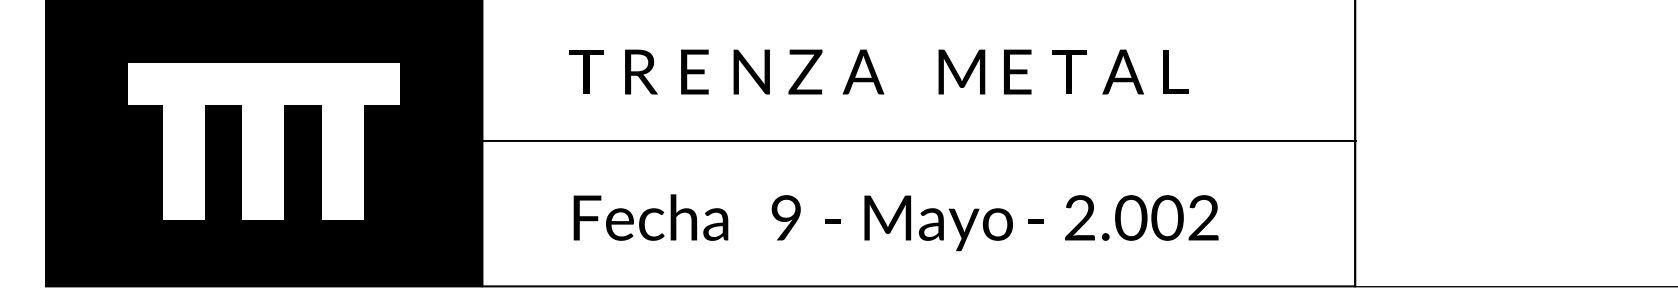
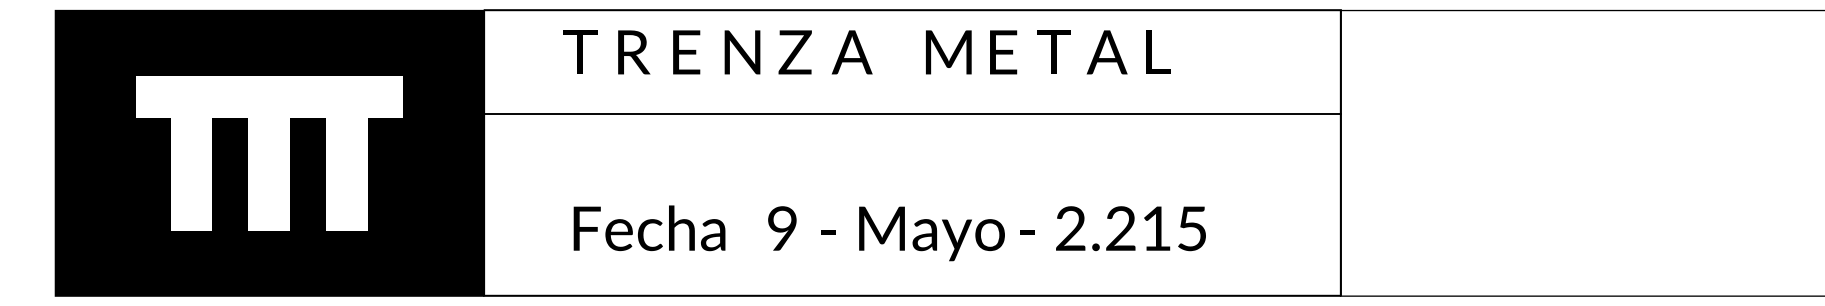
text: (878, 72) -> (866, 52), moved
line: (918, 140) -> (912, 113), moved
text: (1166, 217) -> (1155, 228), 2.002 -> 2.215

